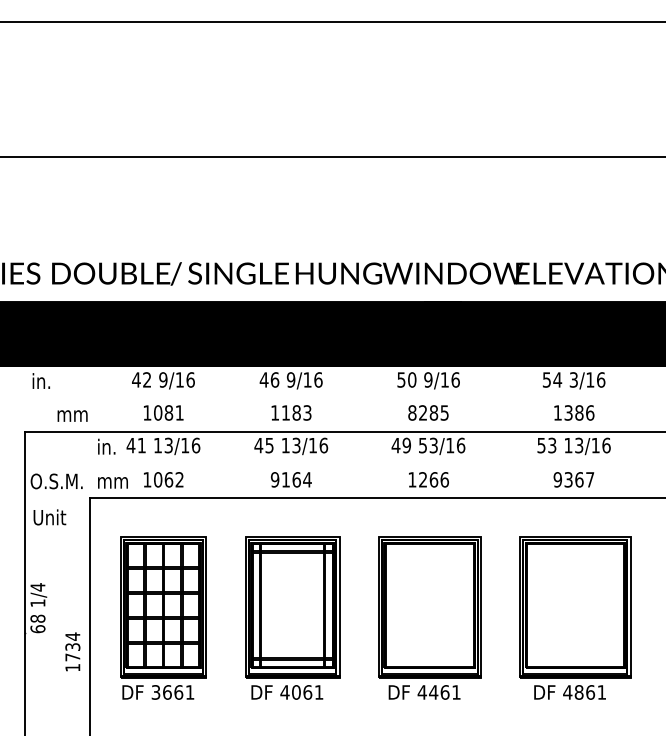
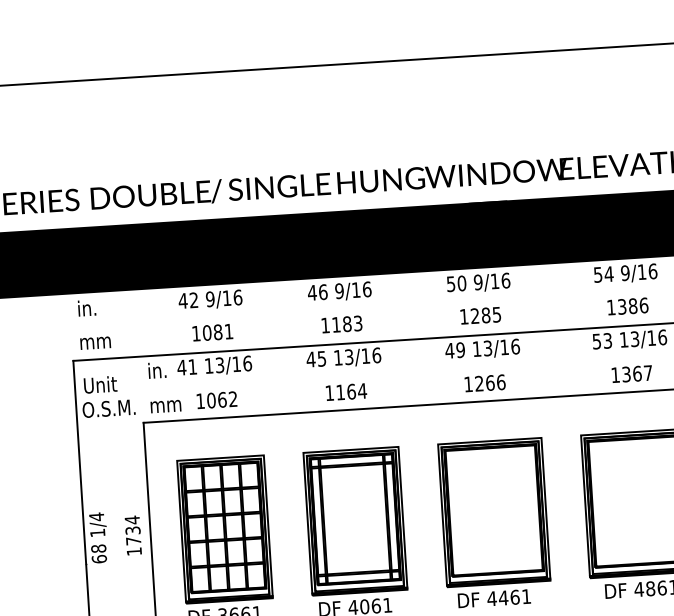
text: (573, 379) -> (625, 272), 3/16 -> 9/16
text: (412, 412) -> (464, 316), 8285 -> 1285
text: (72, 415) -> (95, 342), moved
text: (422, 445) -> (476, 349), 53/16 -> 13/16
text: (274, 479) -> (329, 392), 9164 -> 1164
text: (557, 479) -> (615, 374), 9367 -> 1367
text: (49, 517) -> (100, 384), moved
text: (72, 651) -> (132, 535), moved

